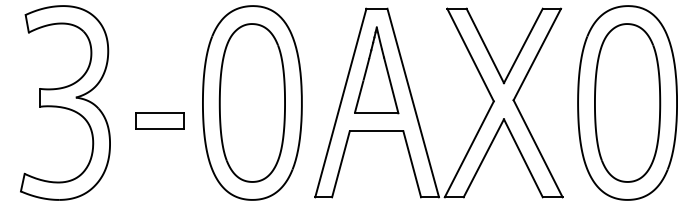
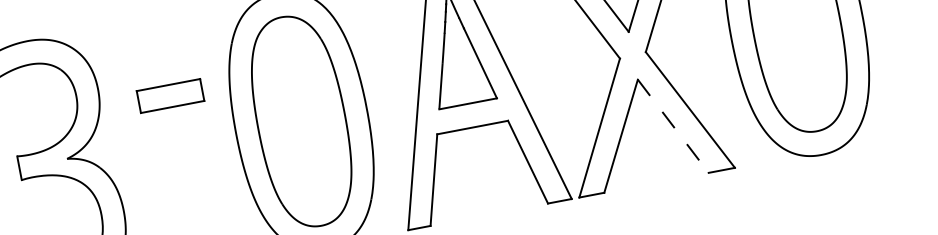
part: (159, 120) -> (169, 95), moved
line: (523, 158) -> (673, 126), solid -> dashed

